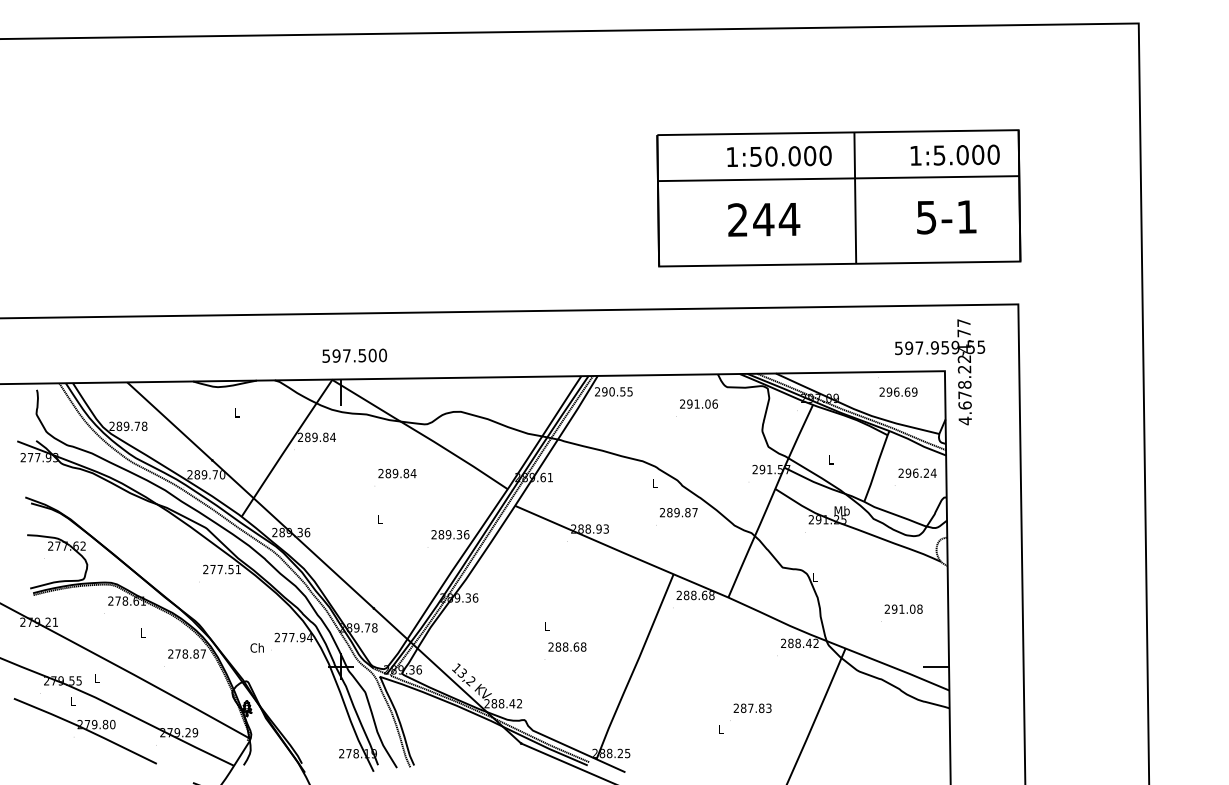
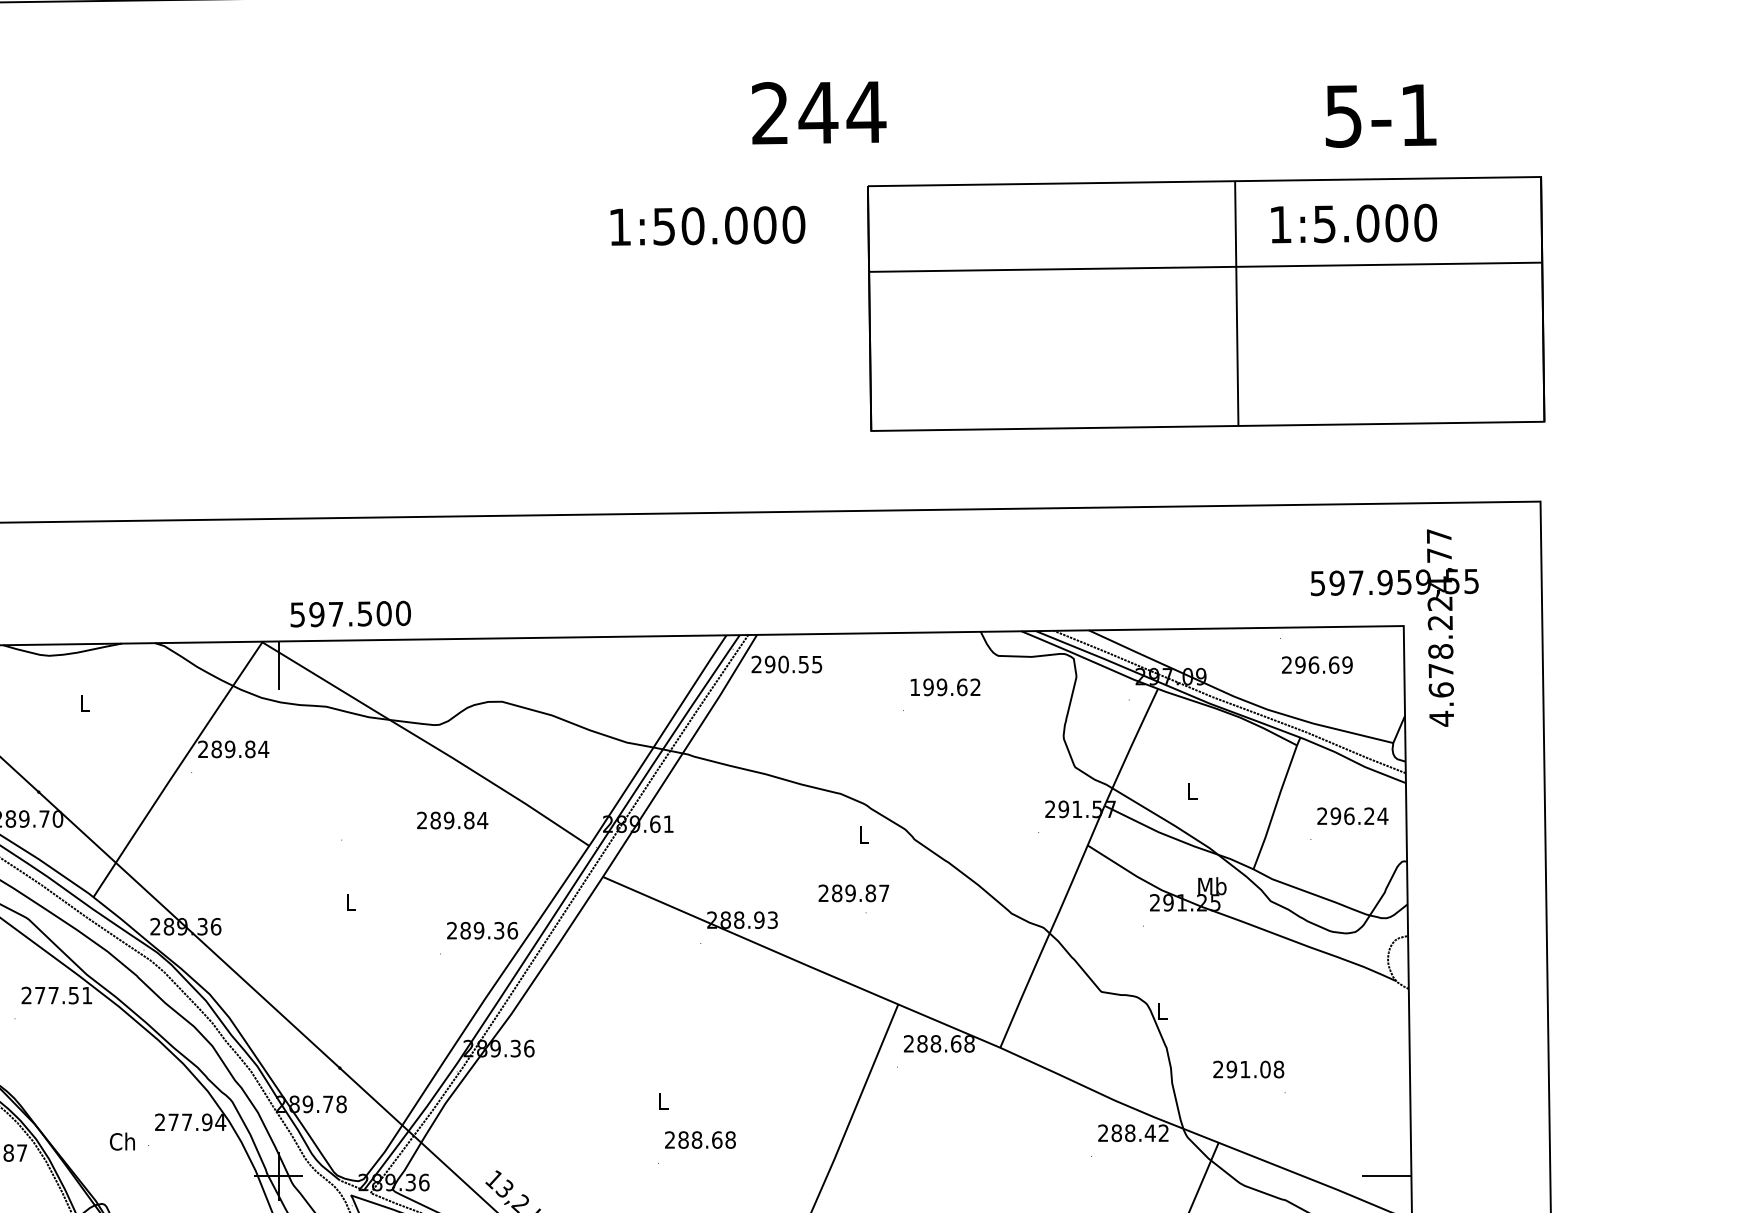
text: (954, 154) -> (1352, 222), moved
text: (779, 155) -> (708, 224), moved
text: (946, 217) -> (1380, 116), moved
text: (764, 219) -> (819, 112), moved
text: (354, 355) -> (350, 613), moved
text: (698, 403) -> (944, 686), 291.06 -> 199.62
text: (397, 473) -> (452, 820), moved
text: (678, 512) -> (853, 893), moved
text: (903, 608) -> (1248, 1068), moved

